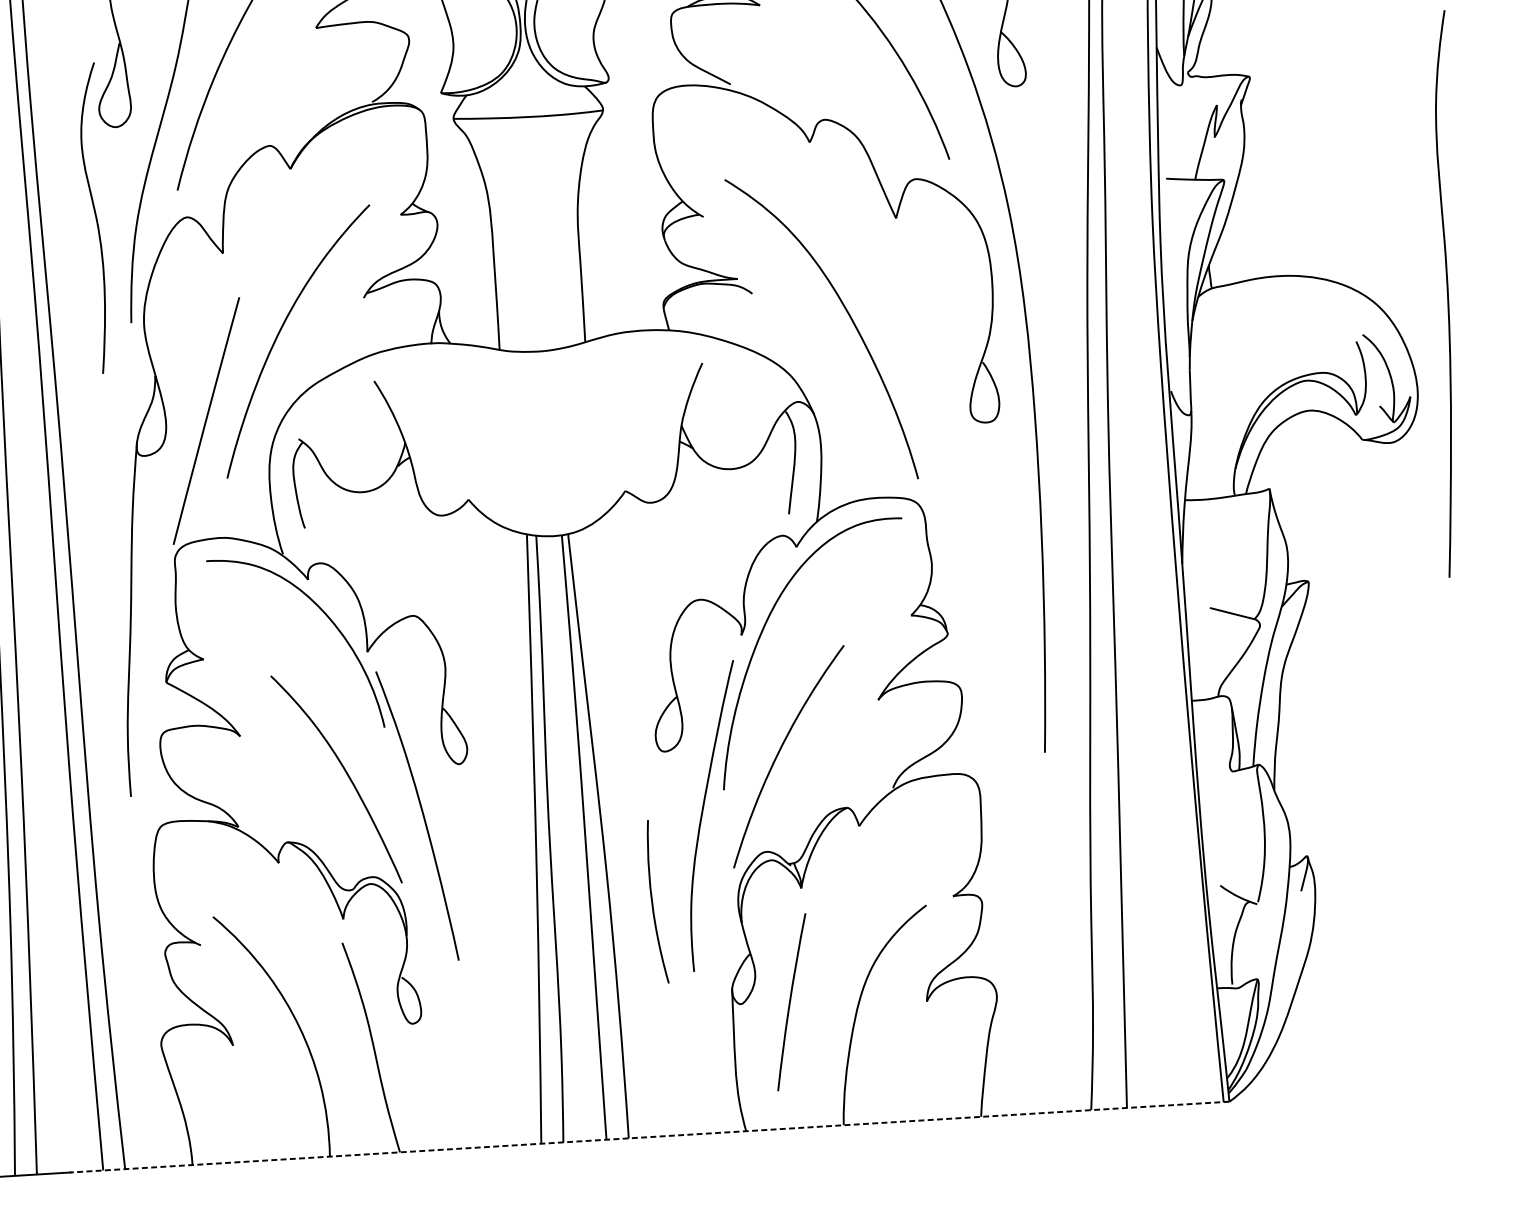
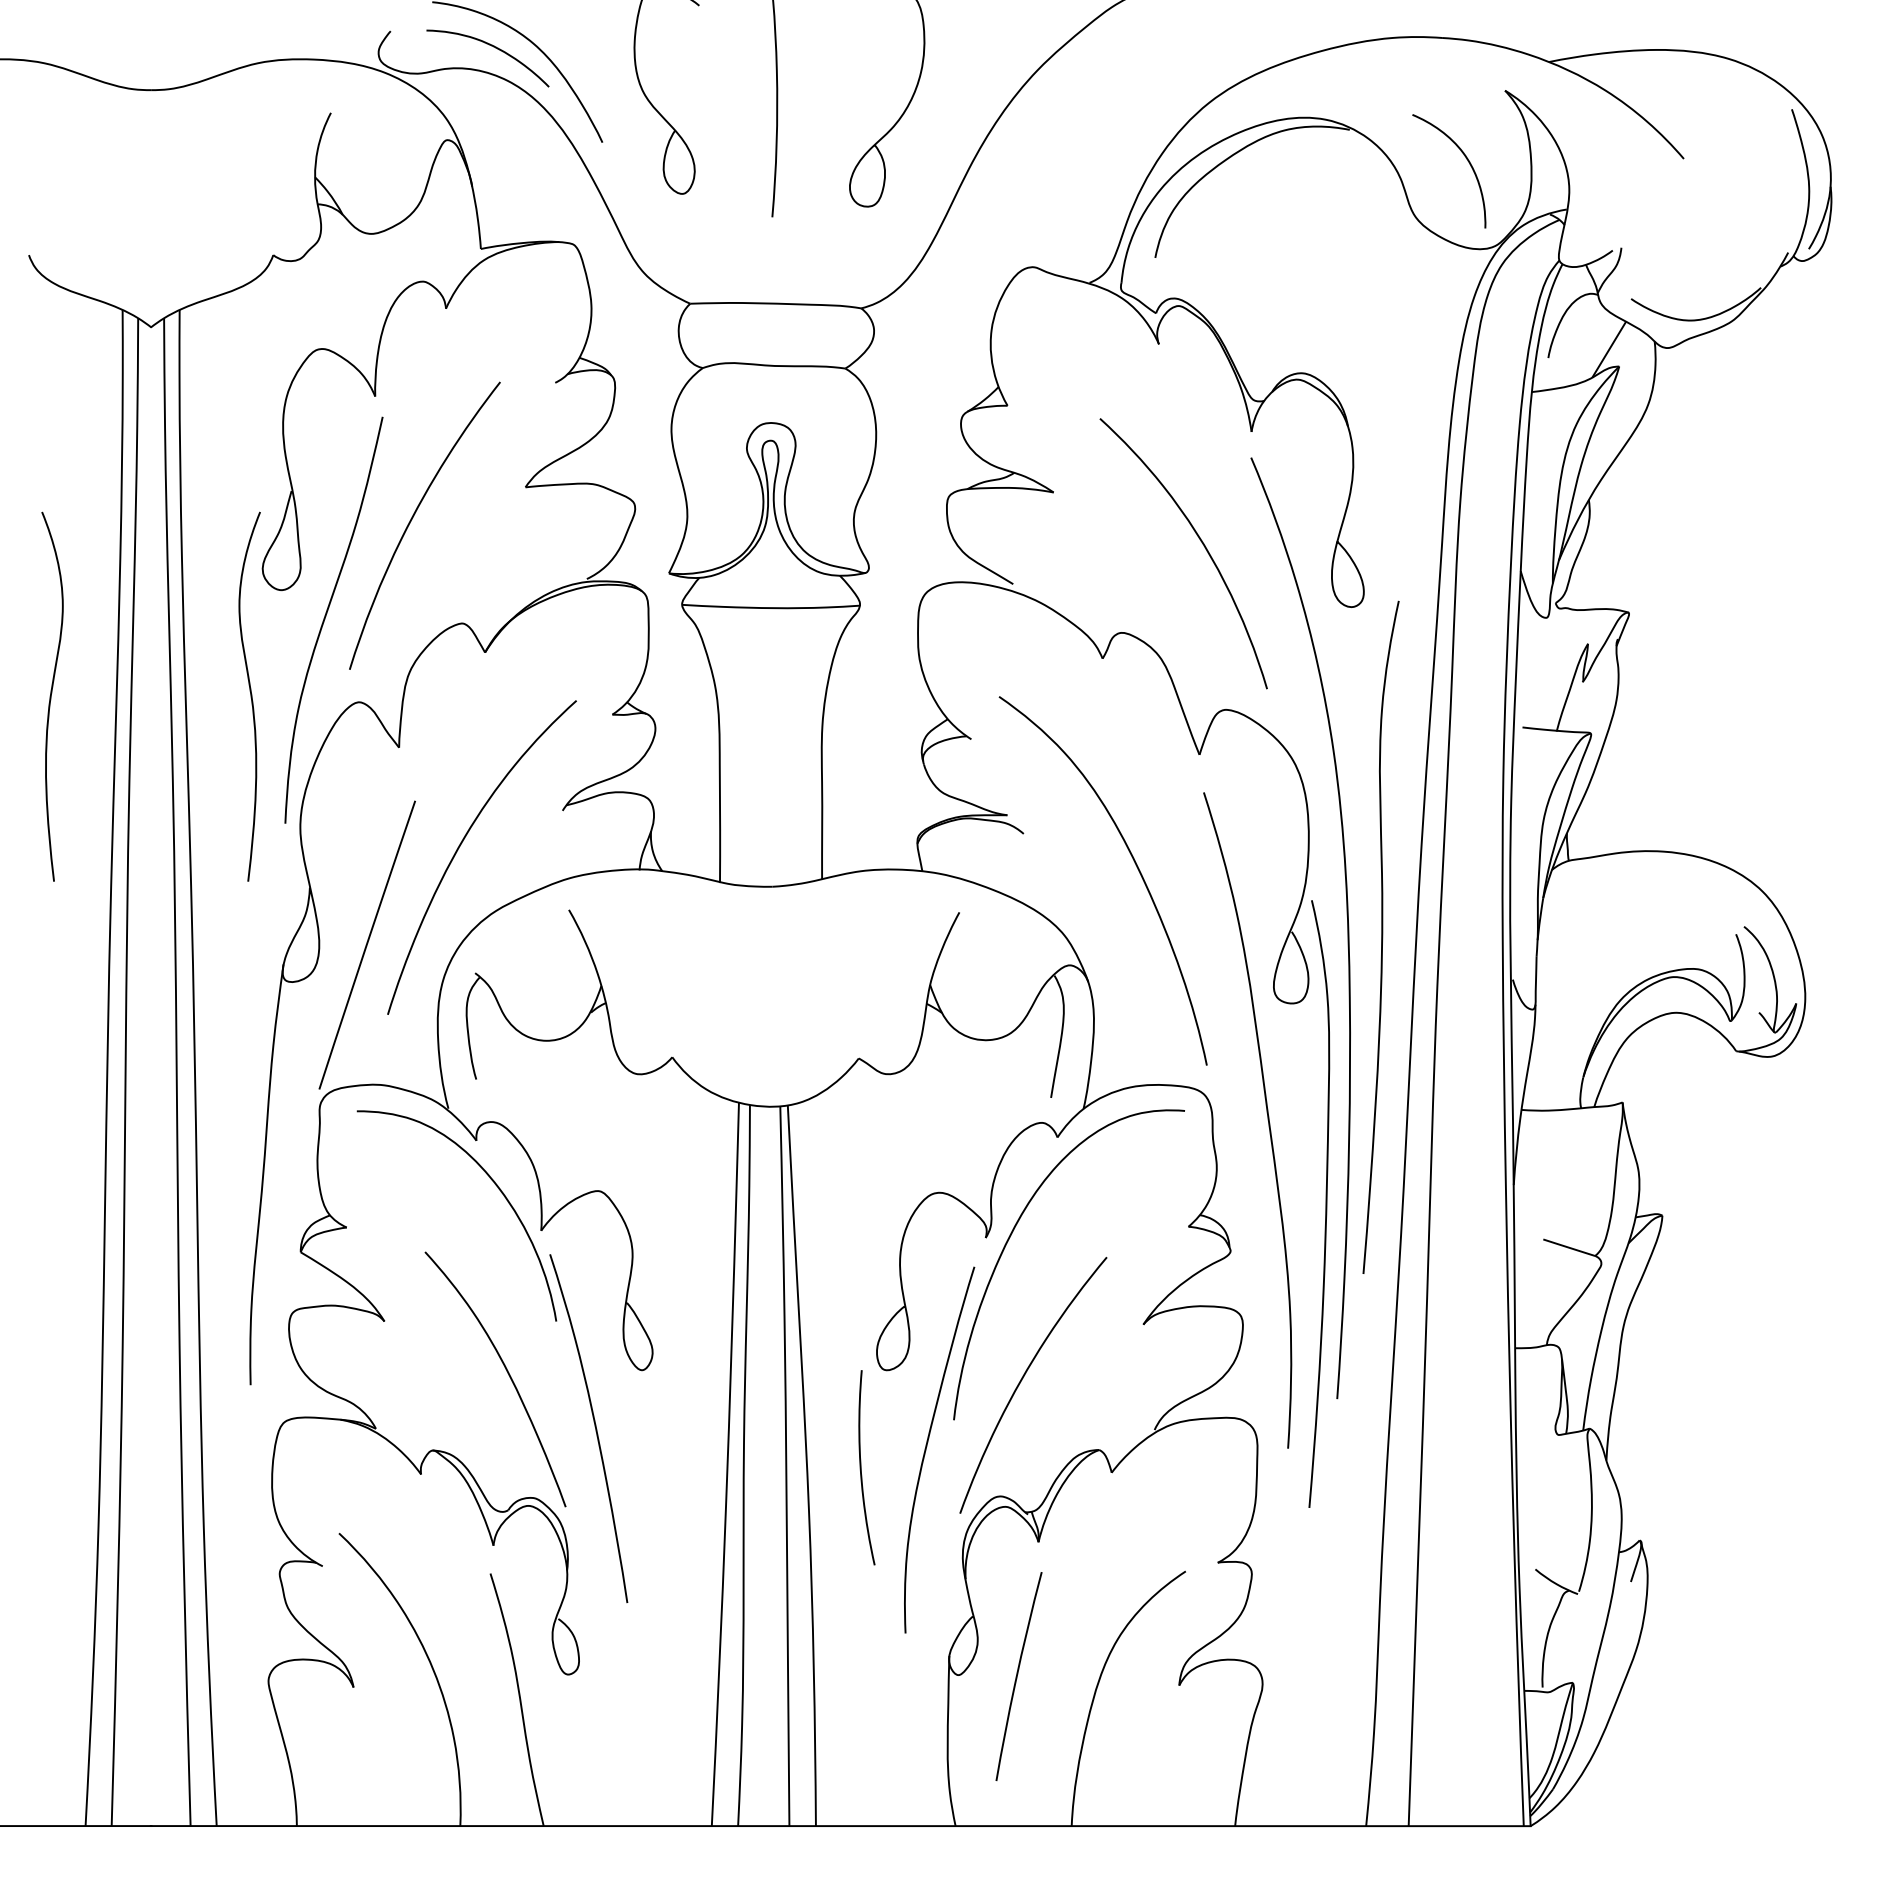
curve: (1447, 293) -> (1381, 936), moved
curve: (972, 522) -> (1267, 1120), added
curve: (1025, 588) -> (1325, 1203), added
curve: (652, 901) -> (861, 1467), moved
line: (649, 1137) -> (840, 1826), dashed -> solid

